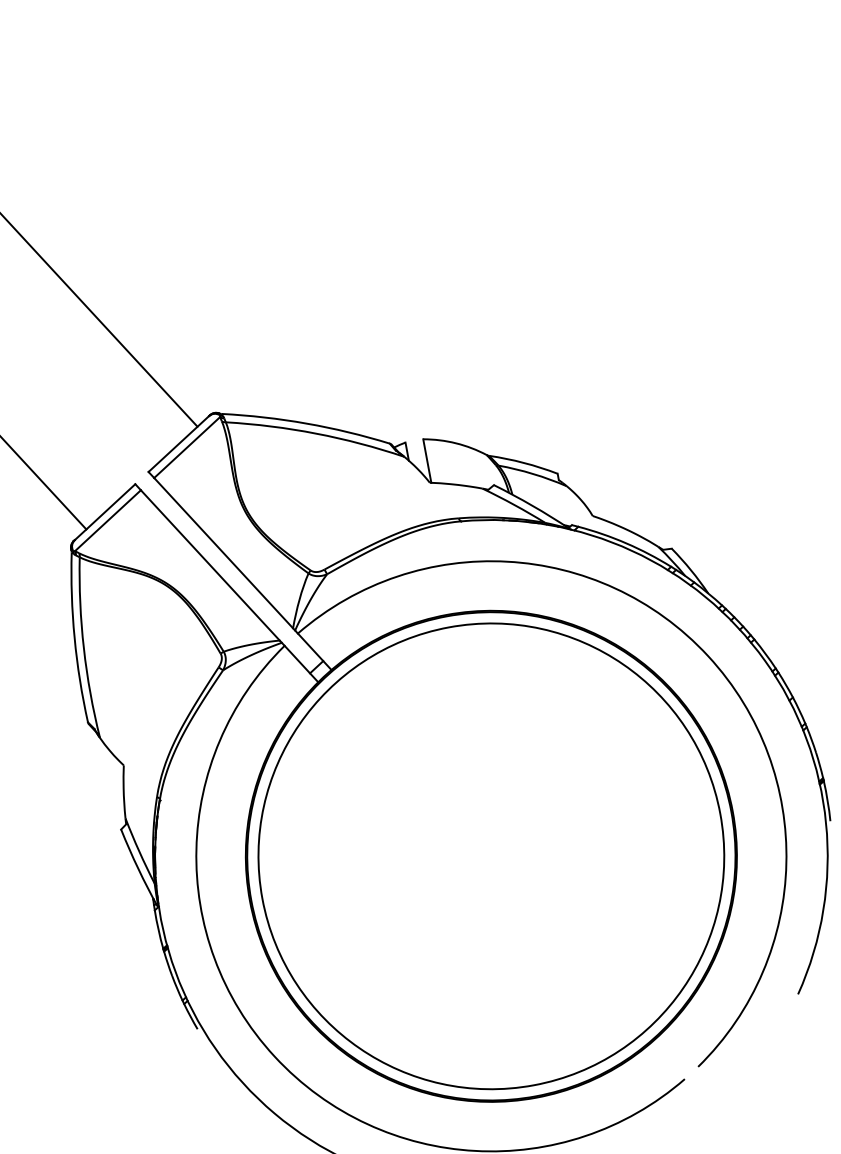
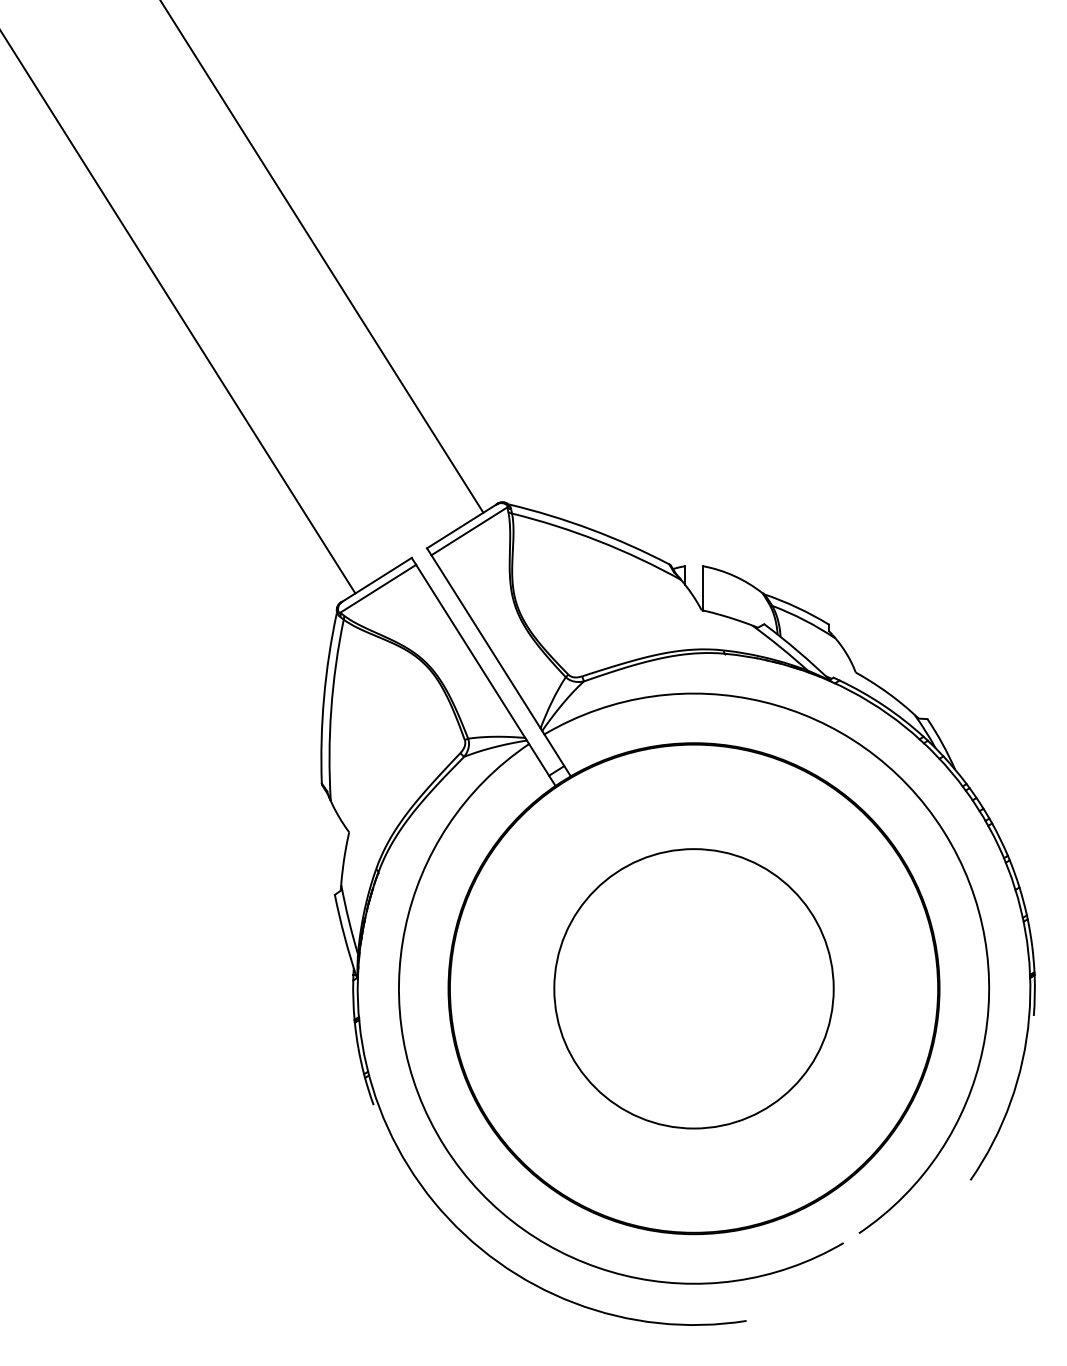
circle: (490, 856) -> (693, 988), size x0.6

